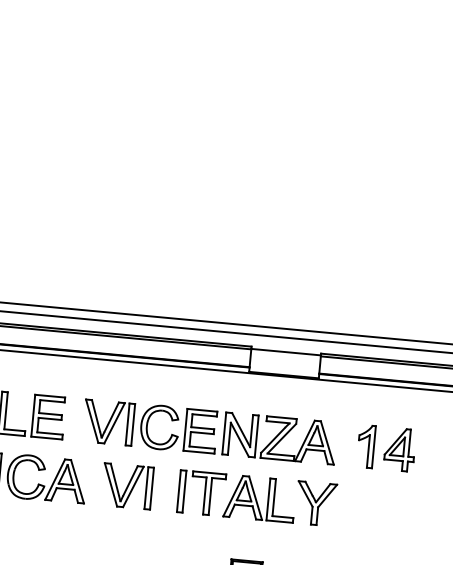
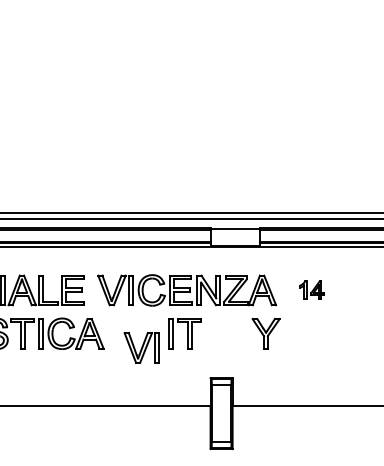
part: (386, 447) -> (311, 289), size x0.6
part: (126, 485) -> (141, 347), moved
part: (259, 498) -> (226, 333), removed

